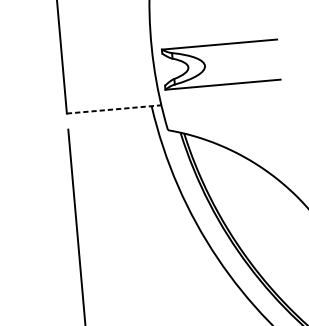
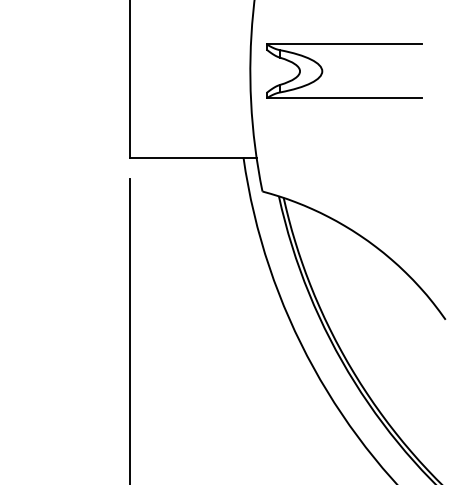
part: (205, 65) -> (323, 70), moved
line: (114, 109) -> (193, 157), dashed -> solid

